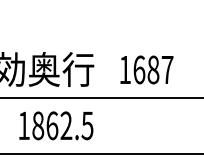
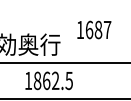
text: (147, 69) -> (94, 29), moved
text: (55, 125) -> (48, 80), moved

